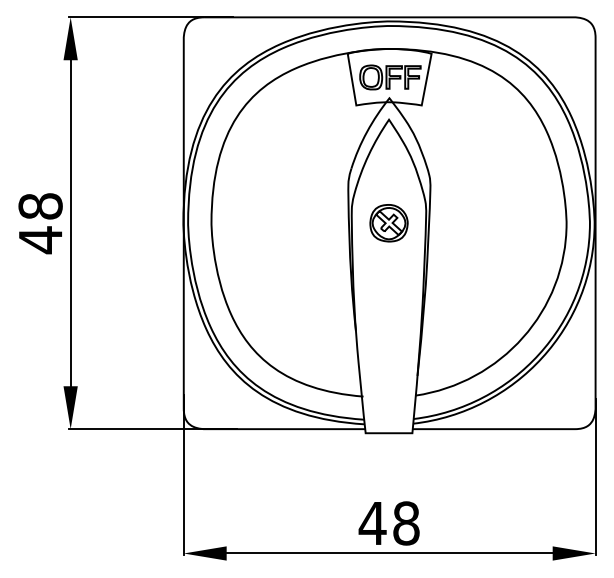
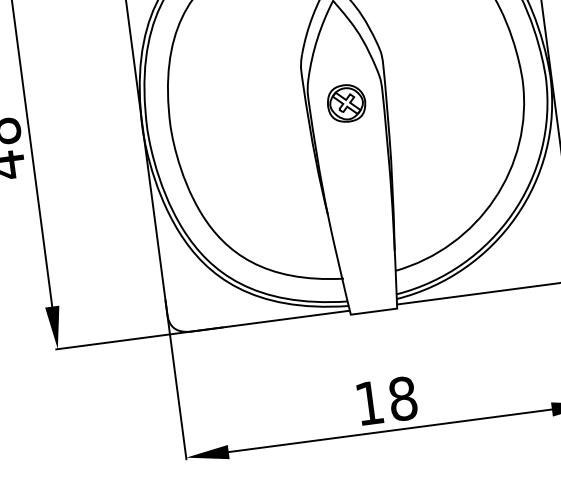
text: (372, 523) -> (369, 403), 48 -> 18

